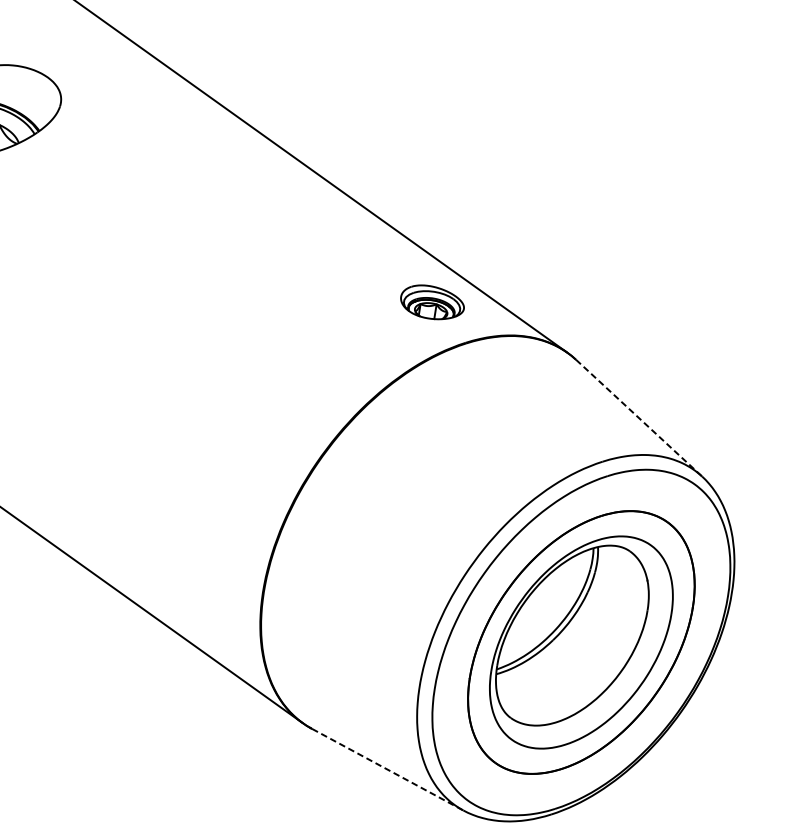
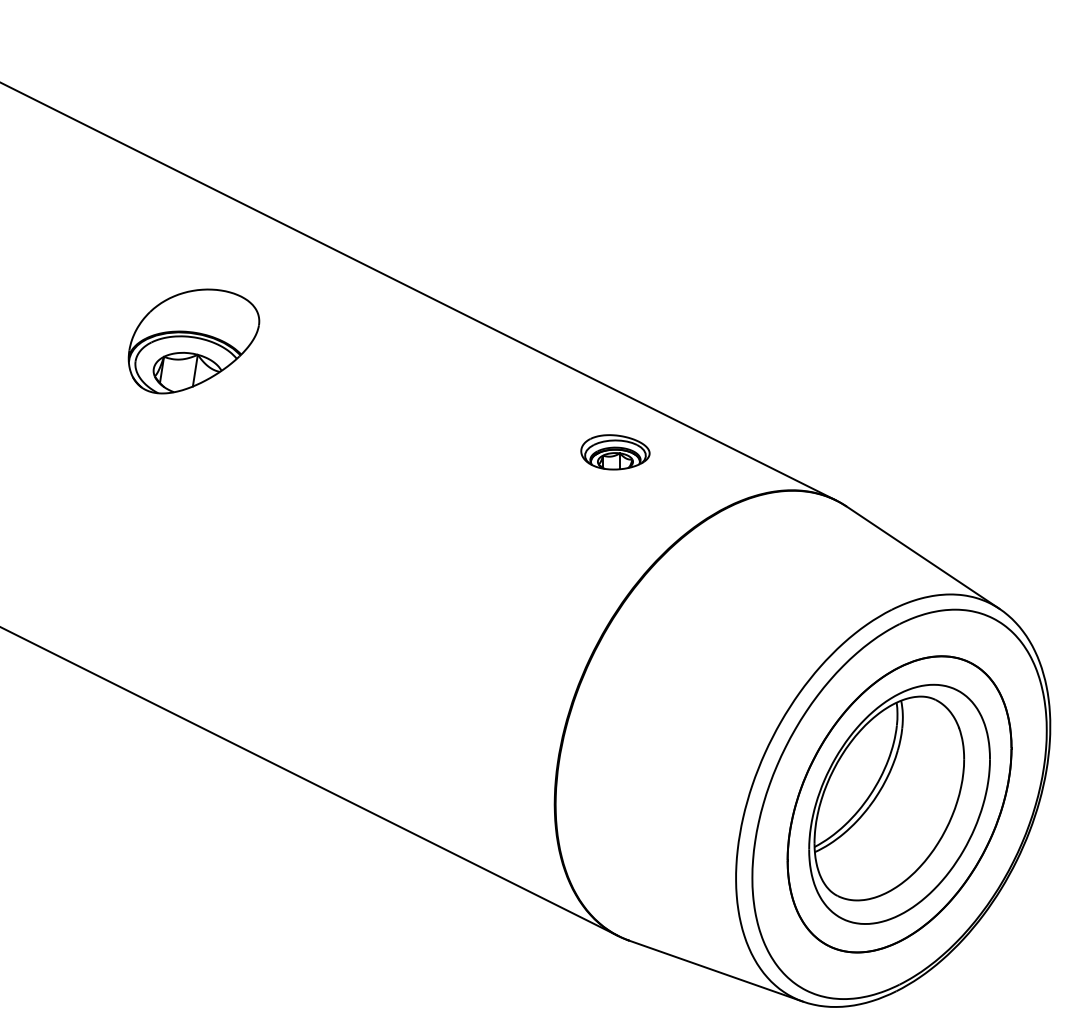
part: (432, 302) -> (615, 452), moved
line: (639, 418) -> (923, 557), dashed -> solid
line: (387, 770) -> (716, 971), dashed -> solid

